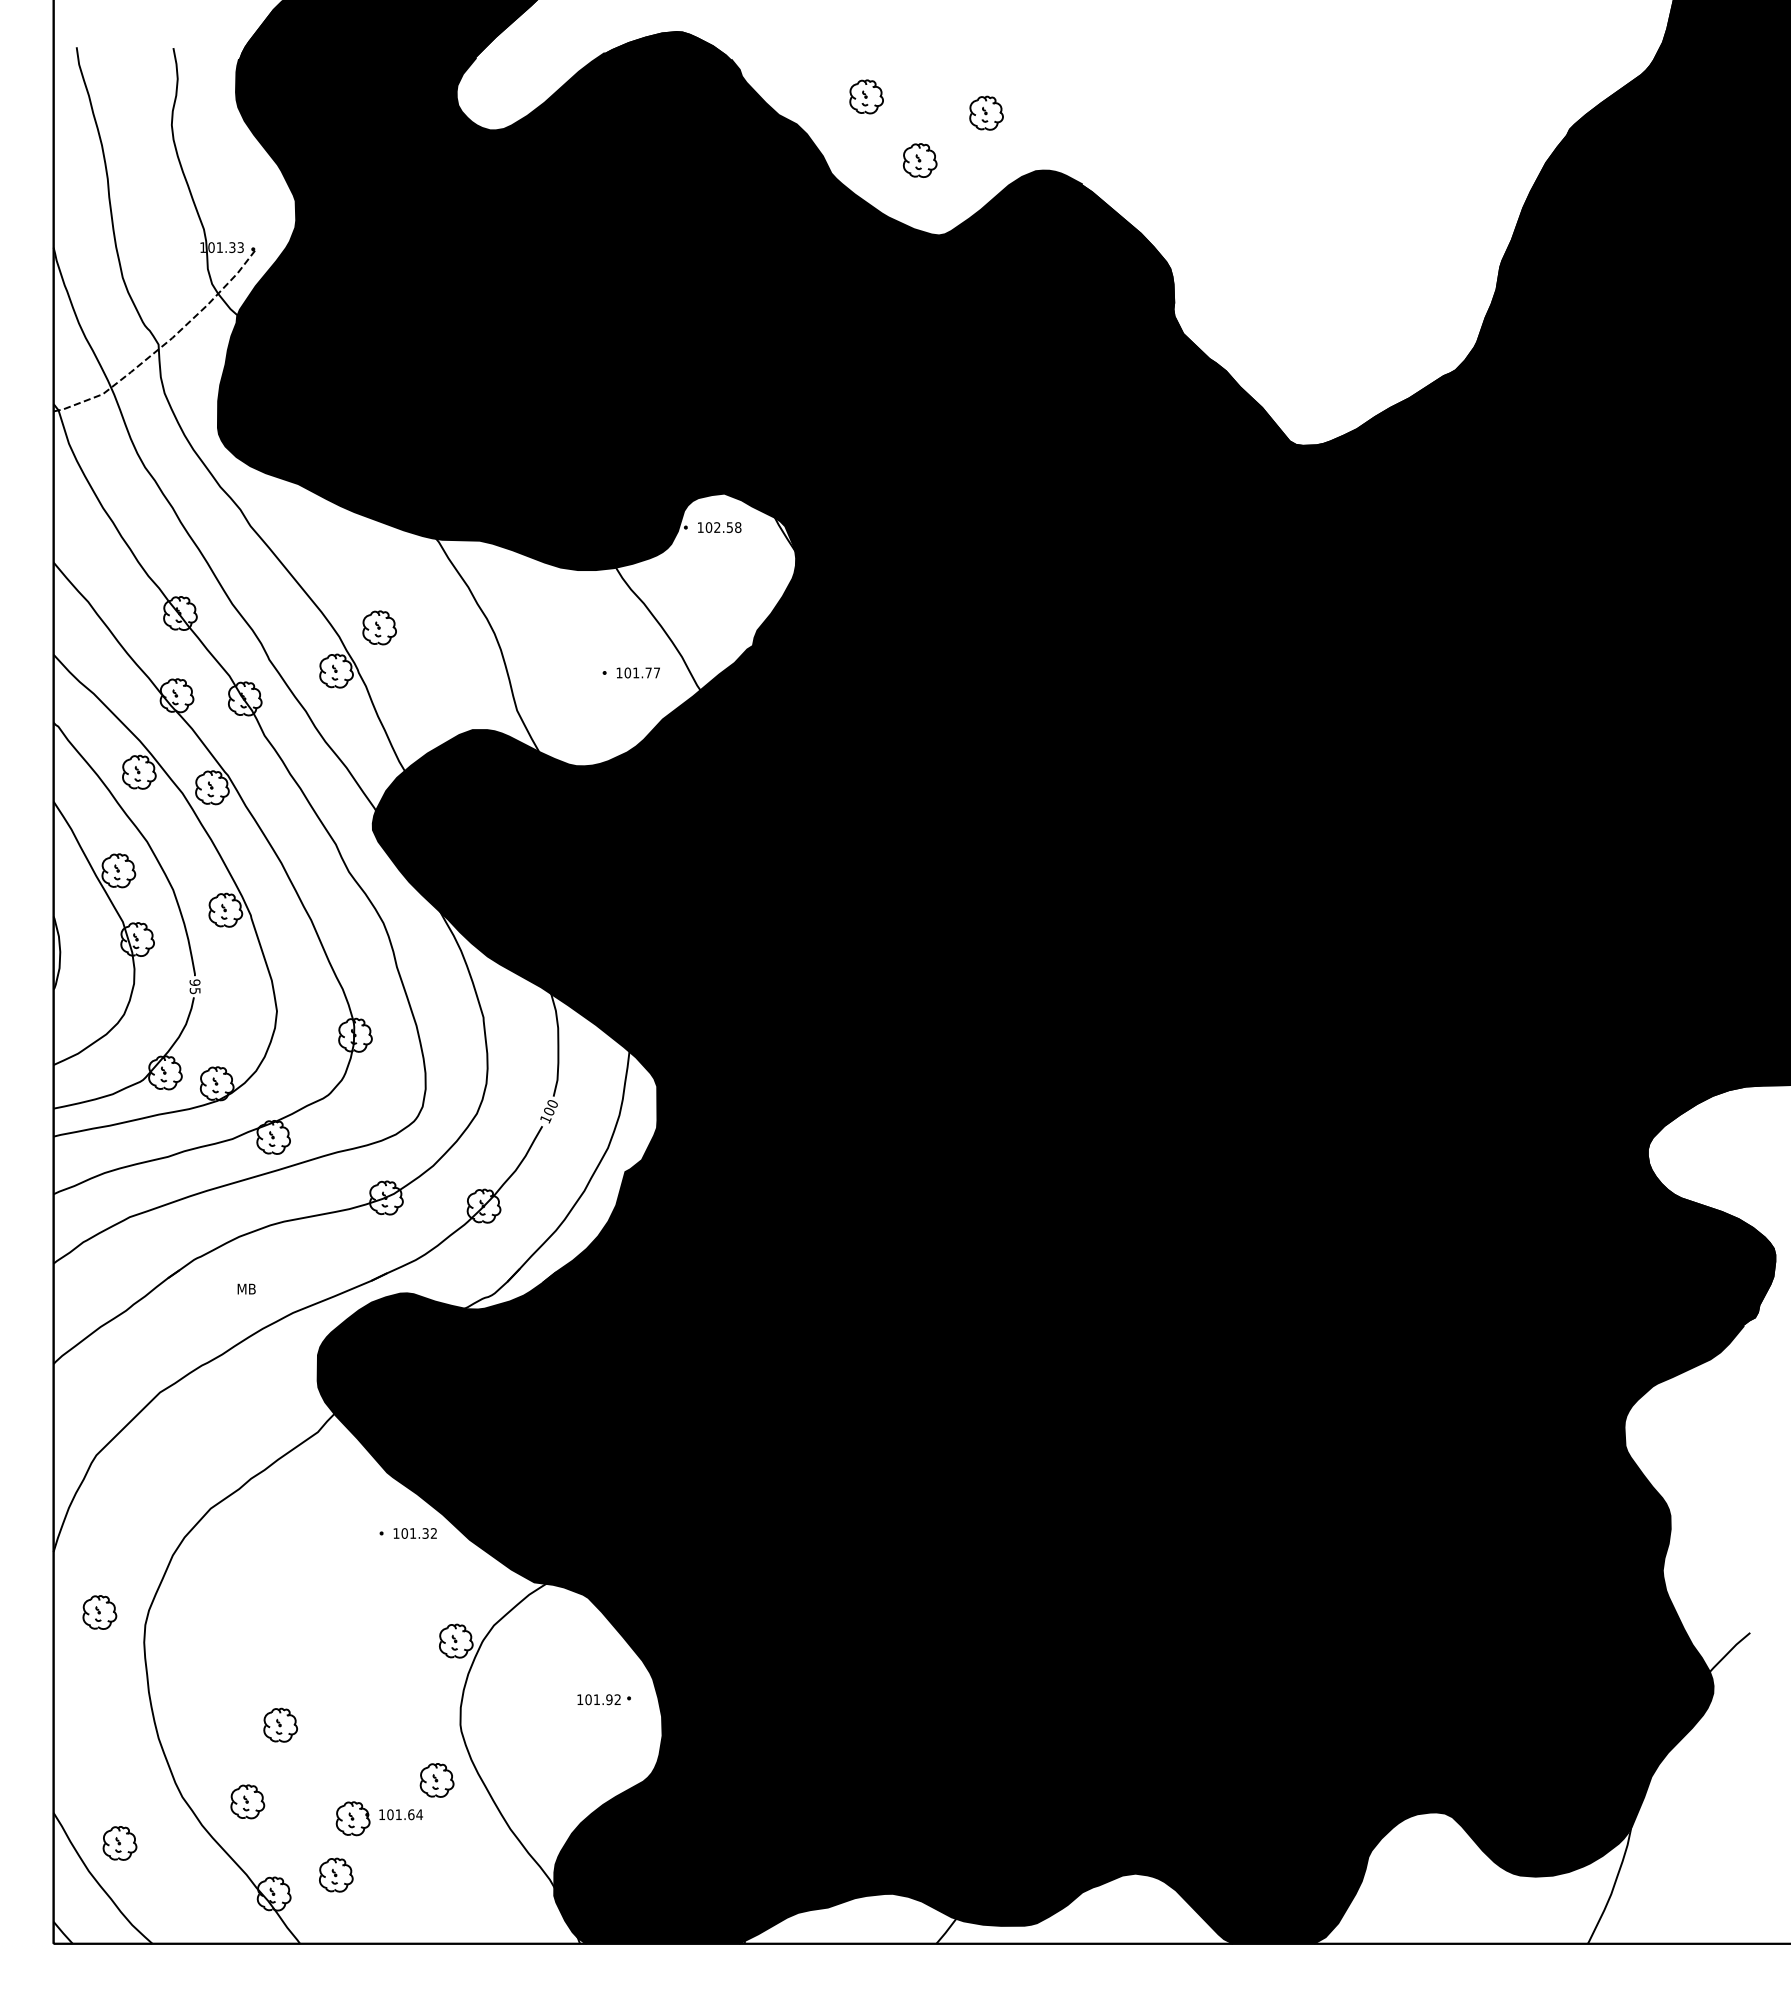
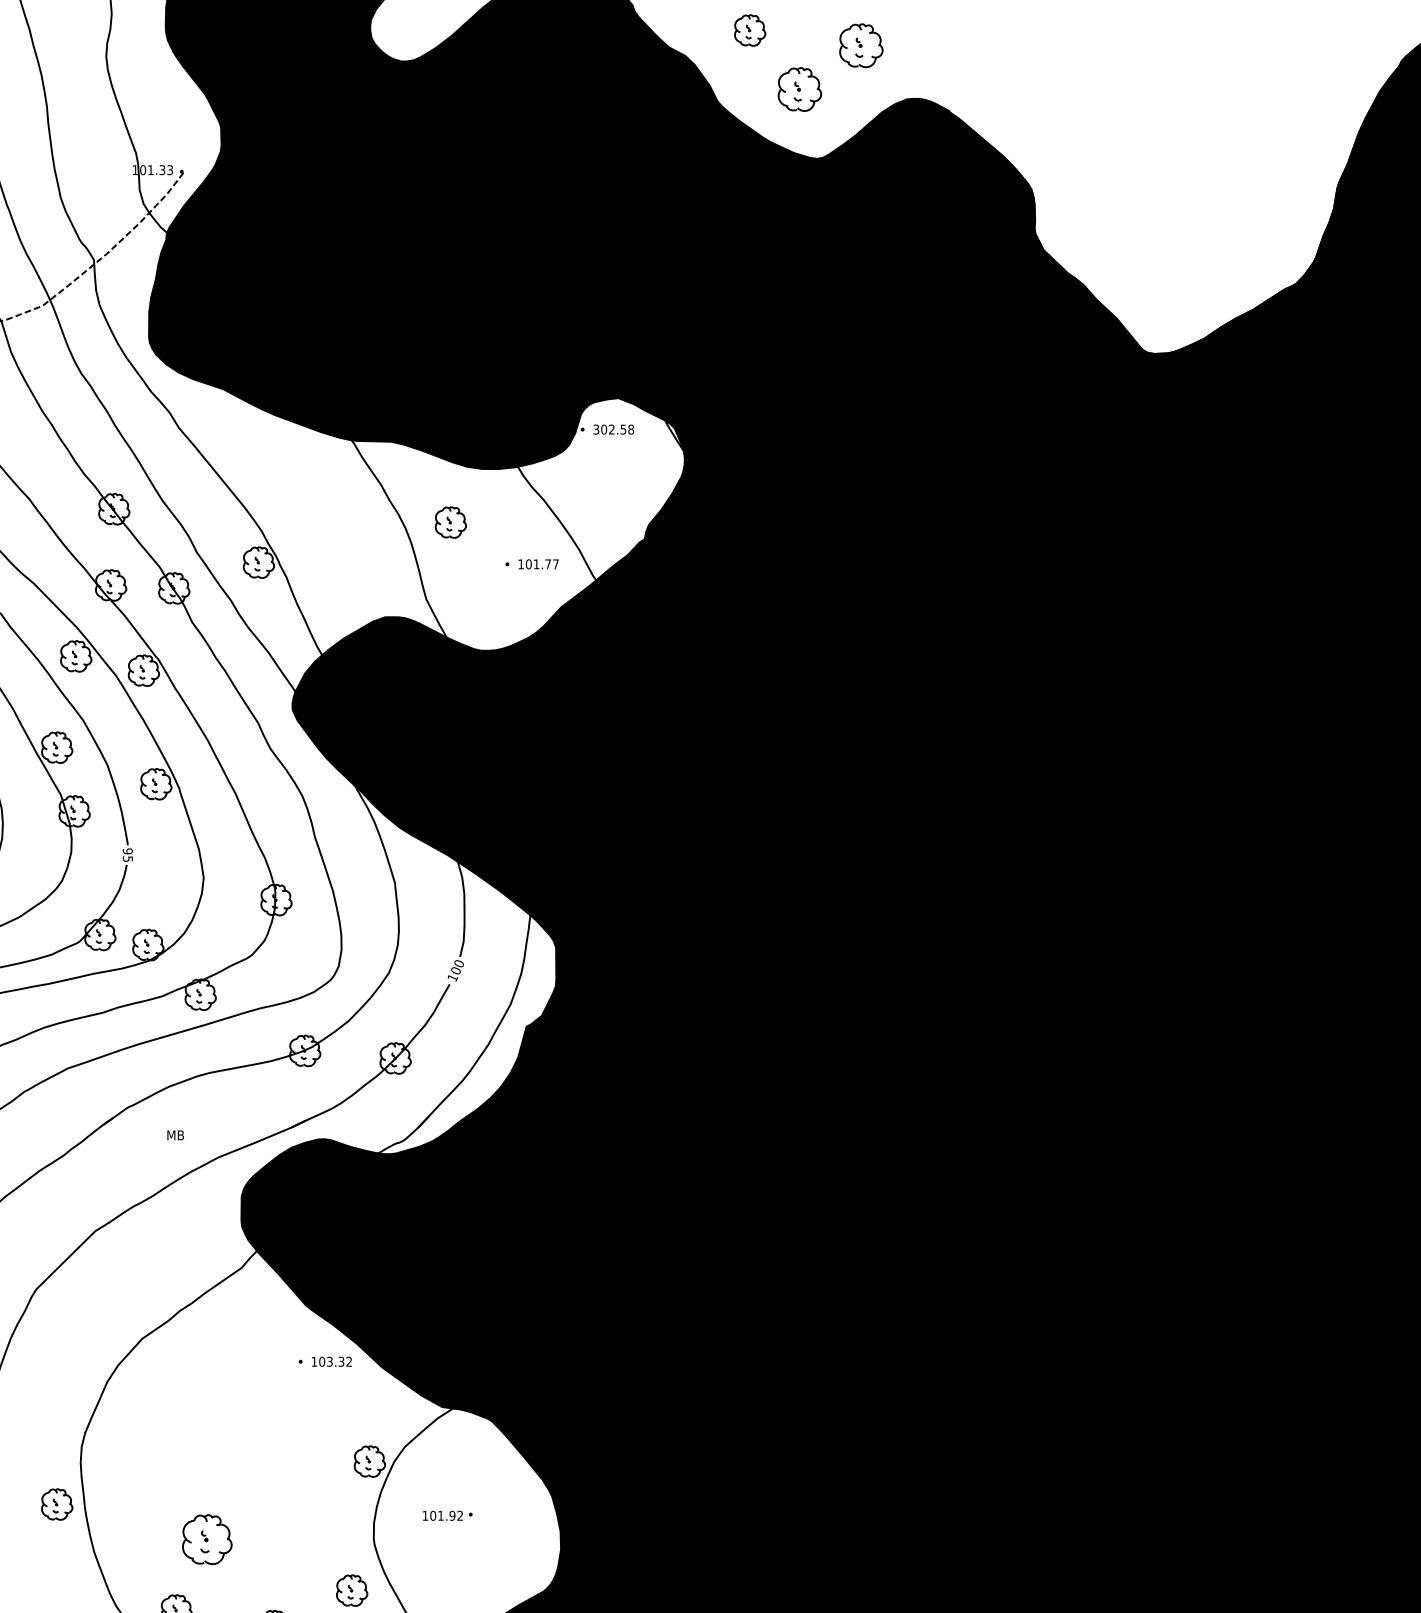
part: (986, 112) -> (861, 44), size x1.4
part: (919, 160) -> (799, 89), size x1.4
text: (700, 527) -> (596, 429), 102.58 -> 302.58
part: (379, 627) -> (450, 522), moved
text: (413, 1533) -> (330, 1361), 101.32 -> 103.32
part: (99, 1612) -> (56, 1504), moved
part: (603, 1699) -> (447, 1515), moved
part: (280, 1724) -> (206, 1538), size x1.6

